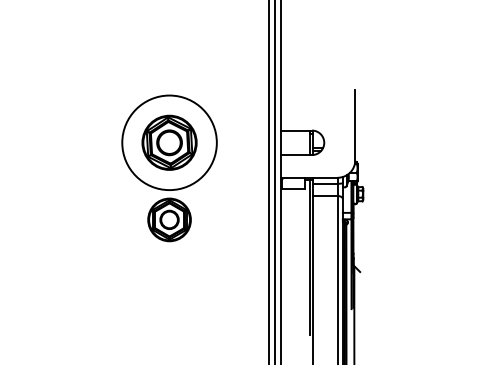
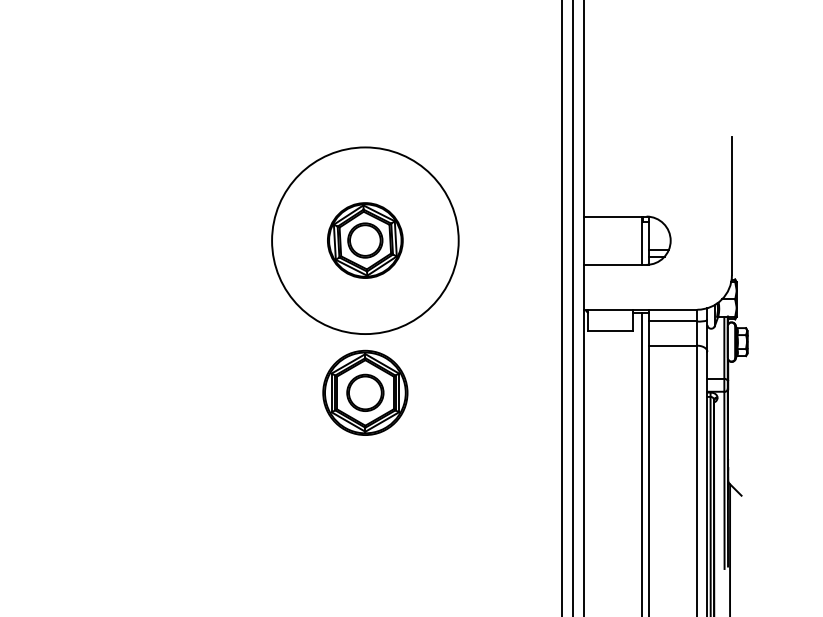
part: (169, 142) -> (365, 240), size x0.7

